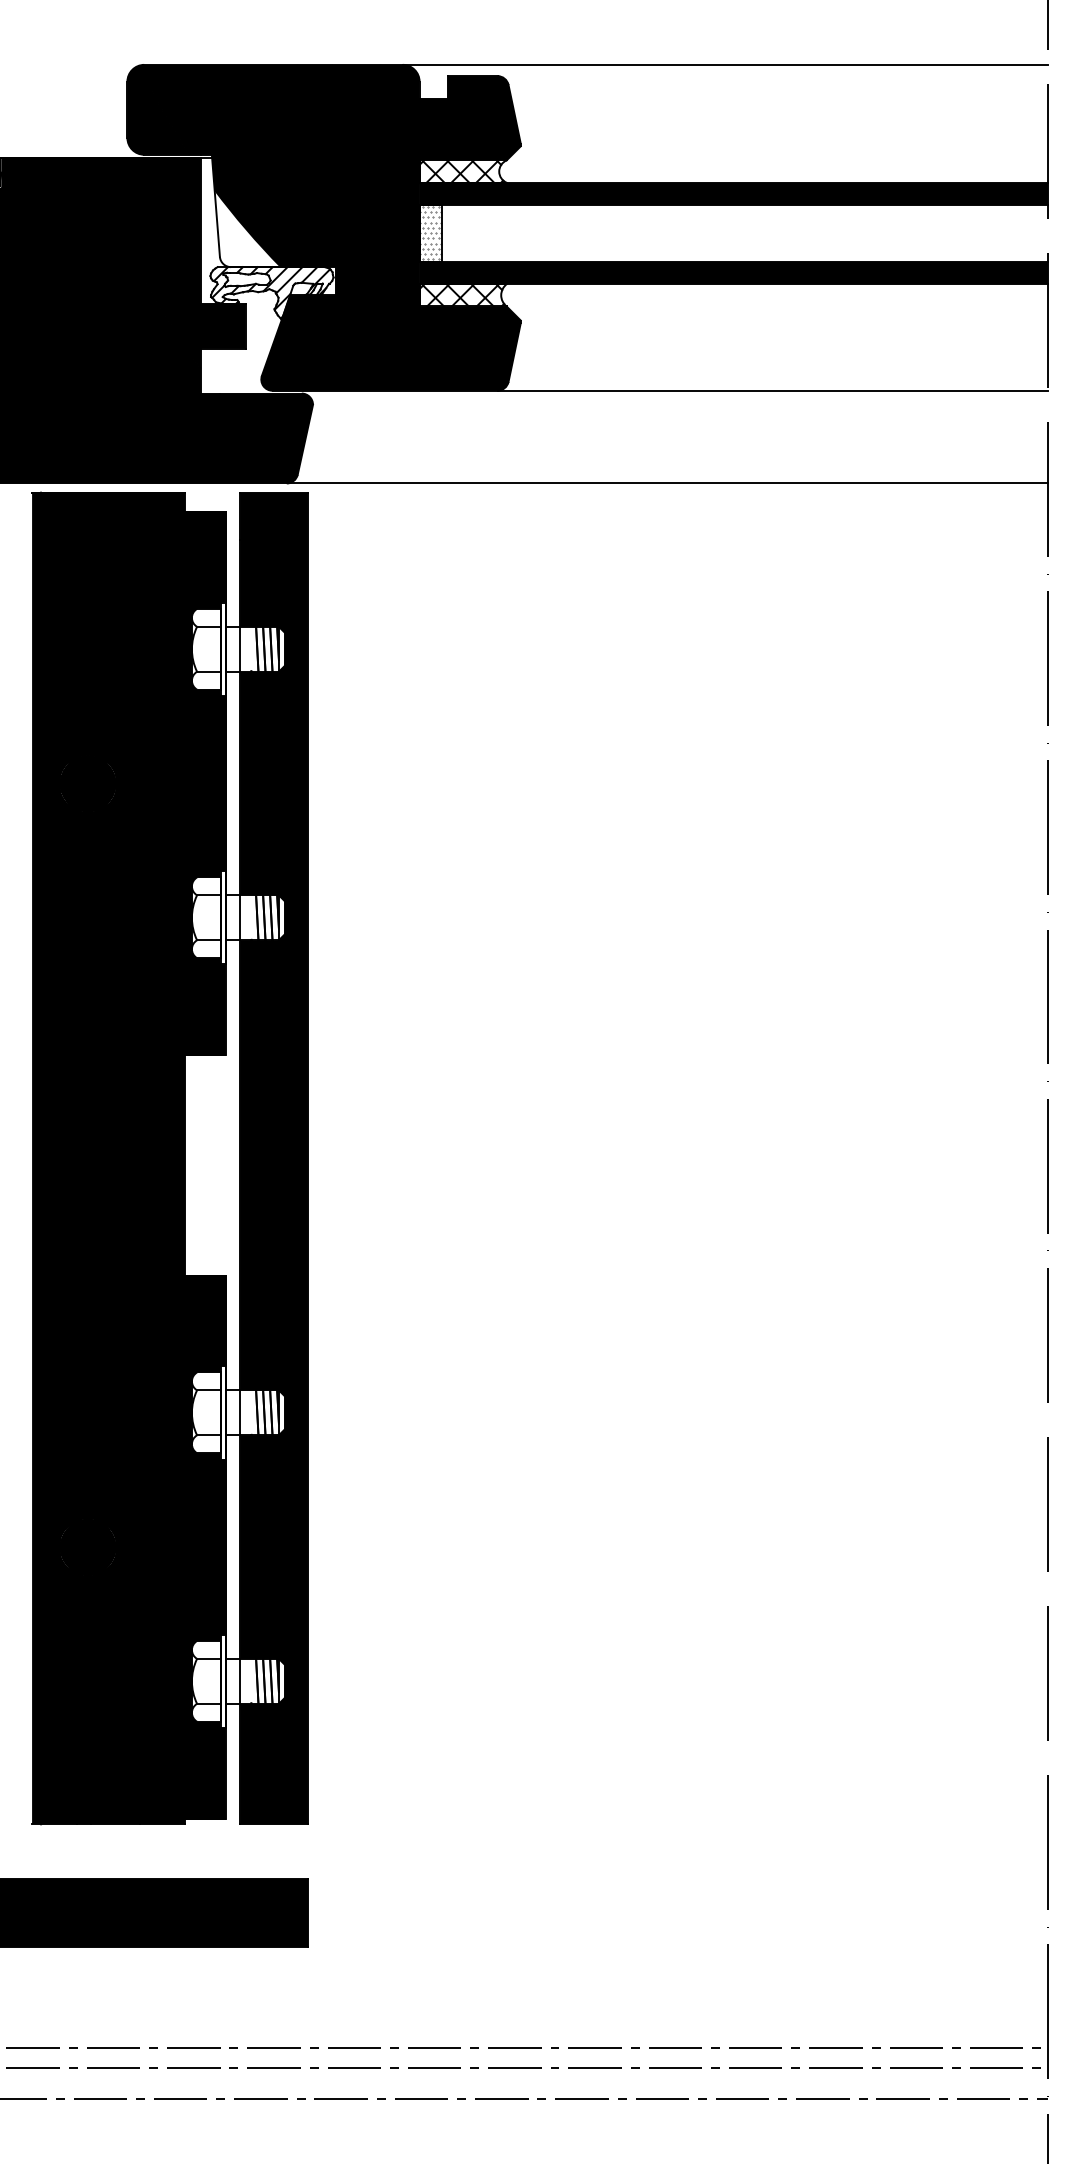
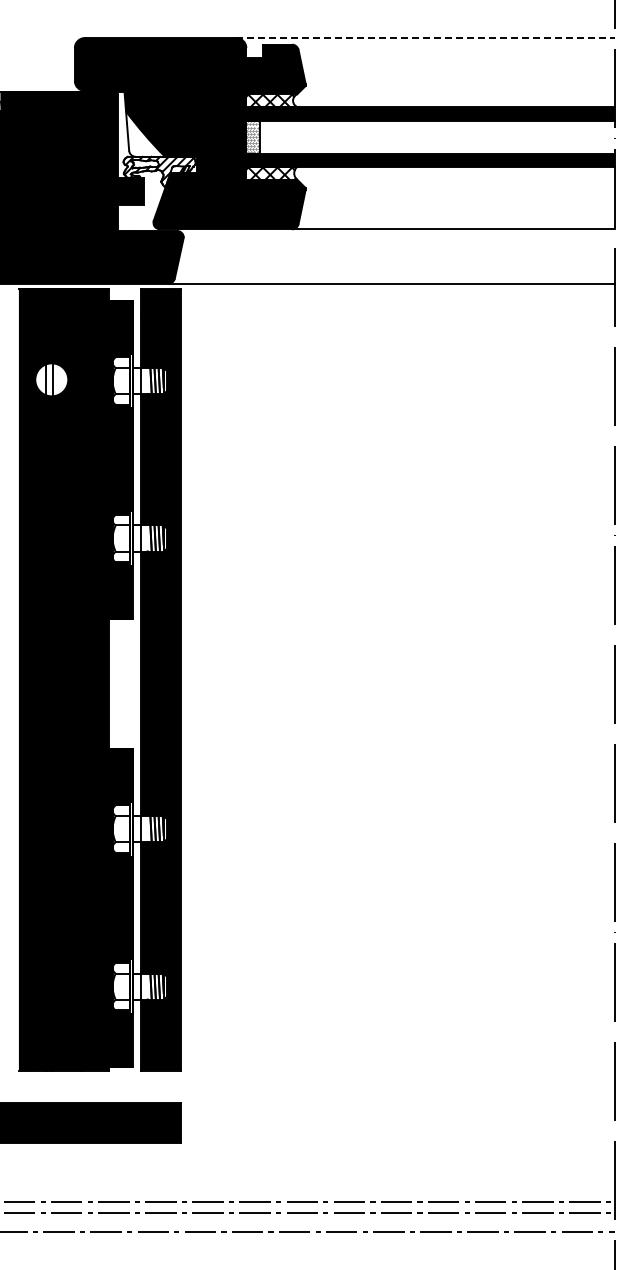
line: (726, 65) -> (426, 38), solid -> dashed
fill: (87, 646) -> (51, 379), removed

